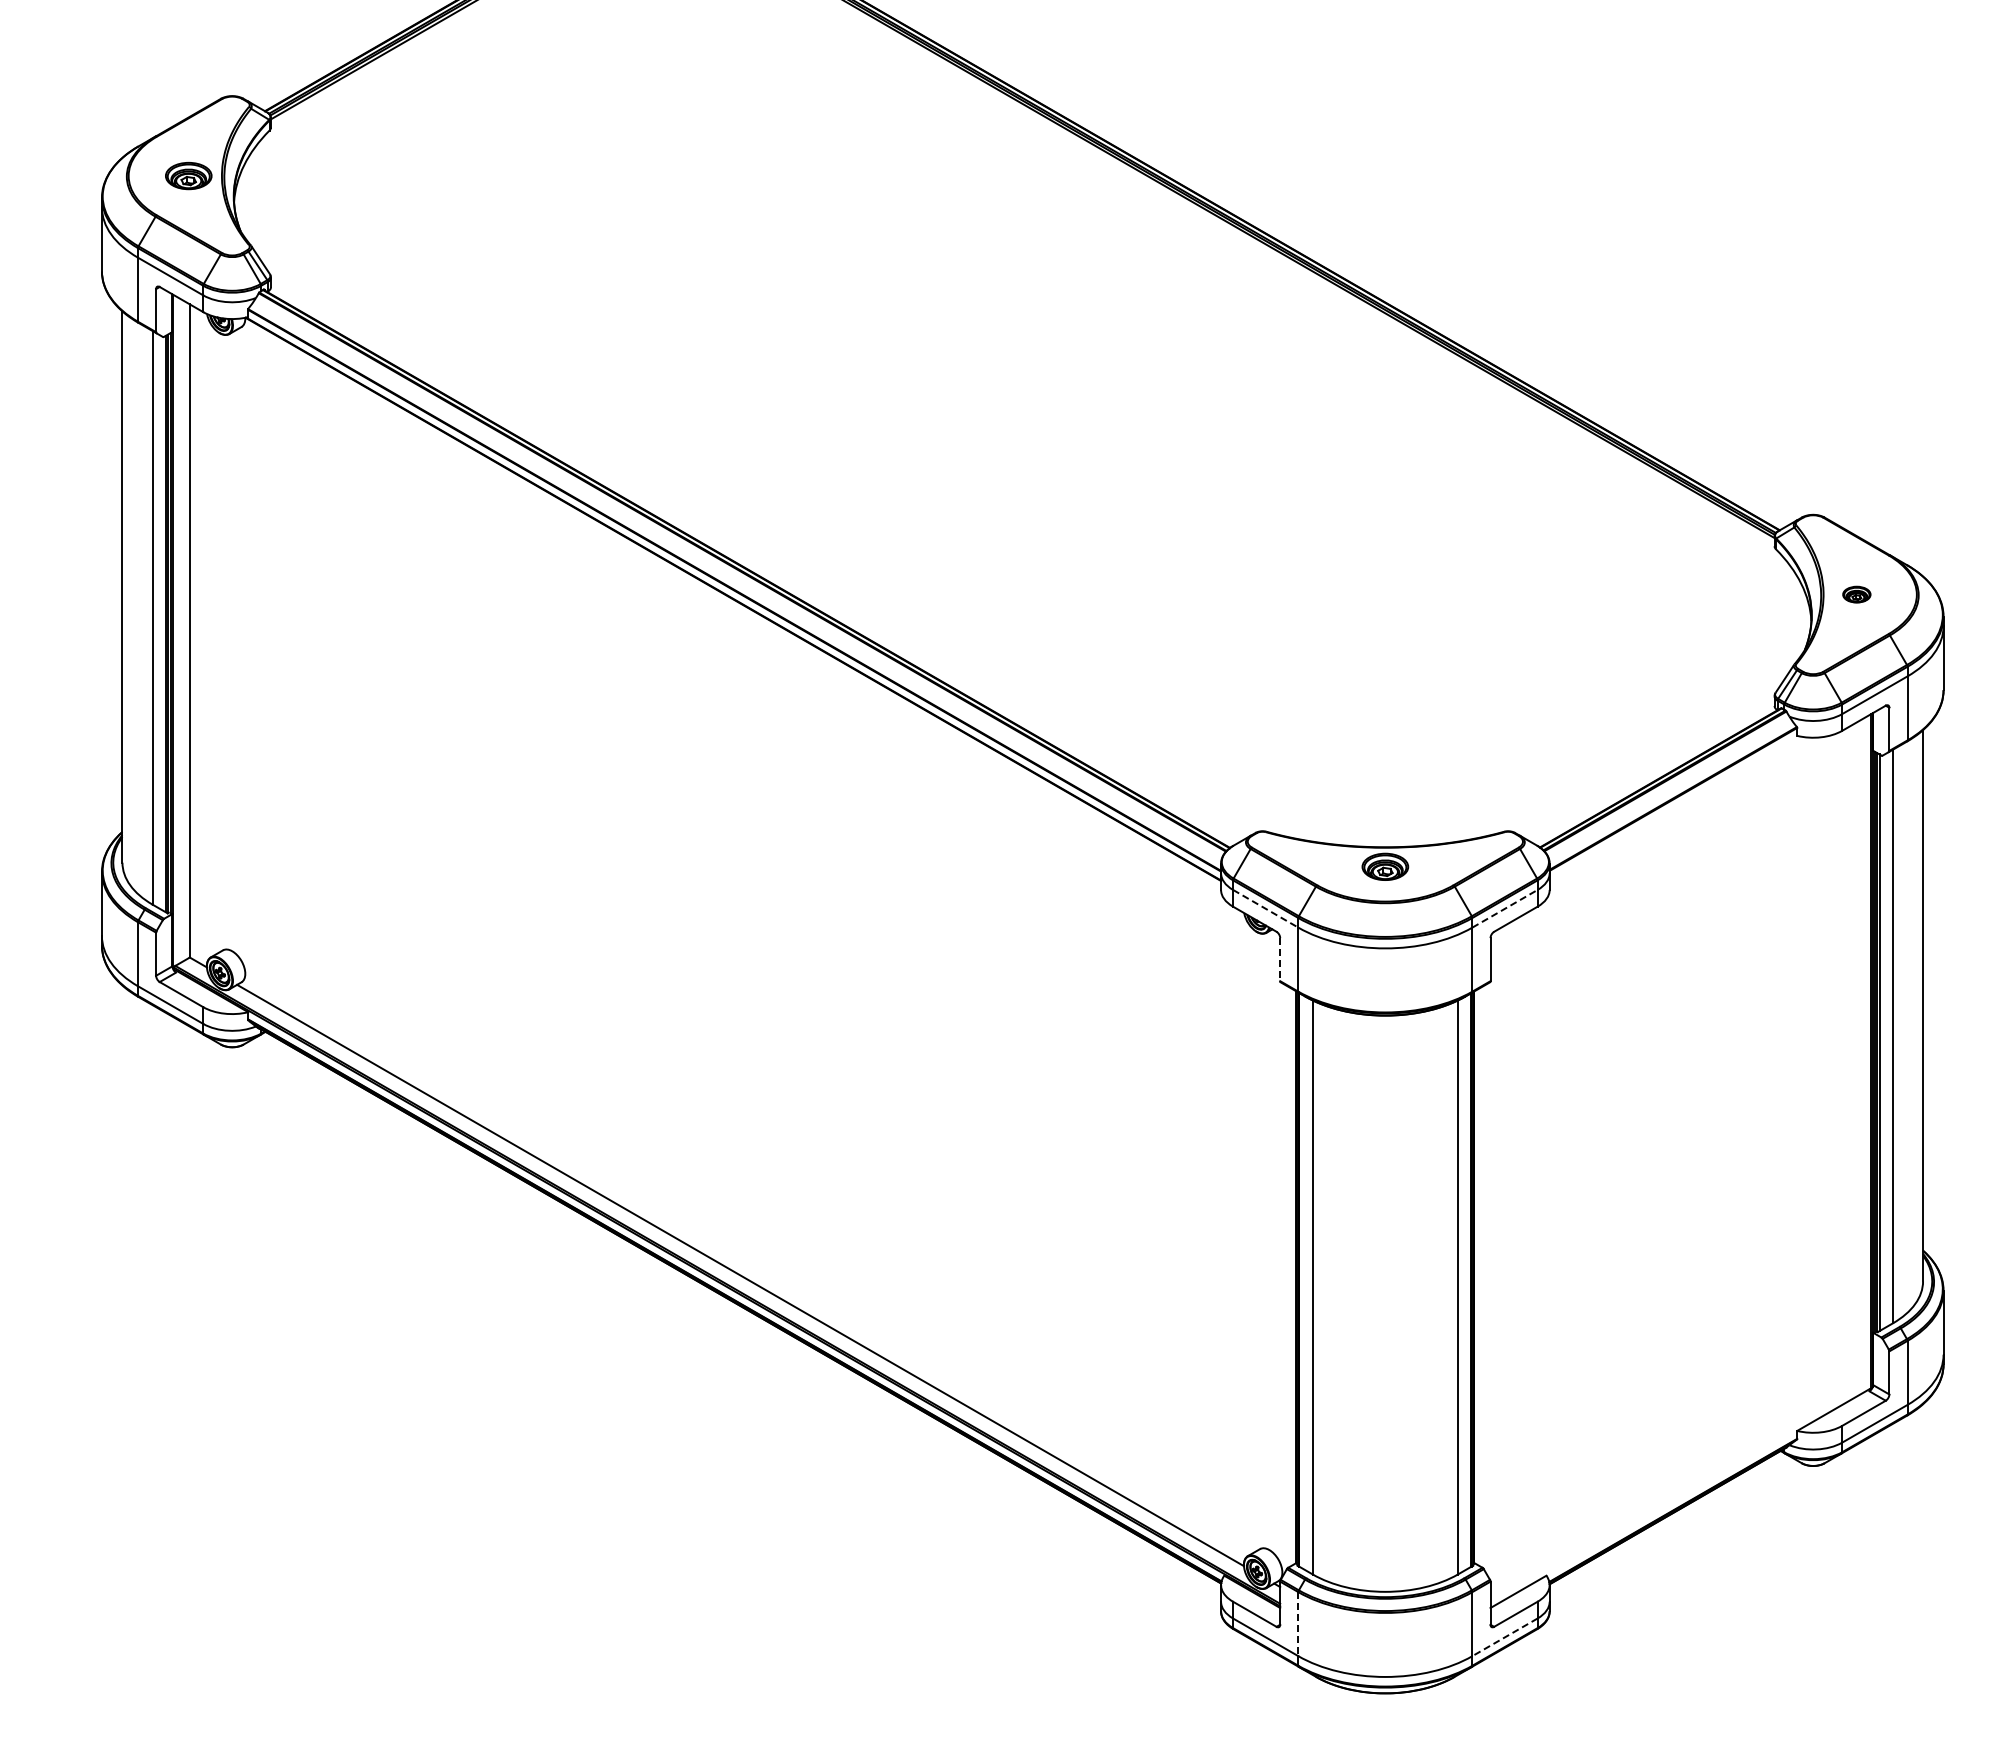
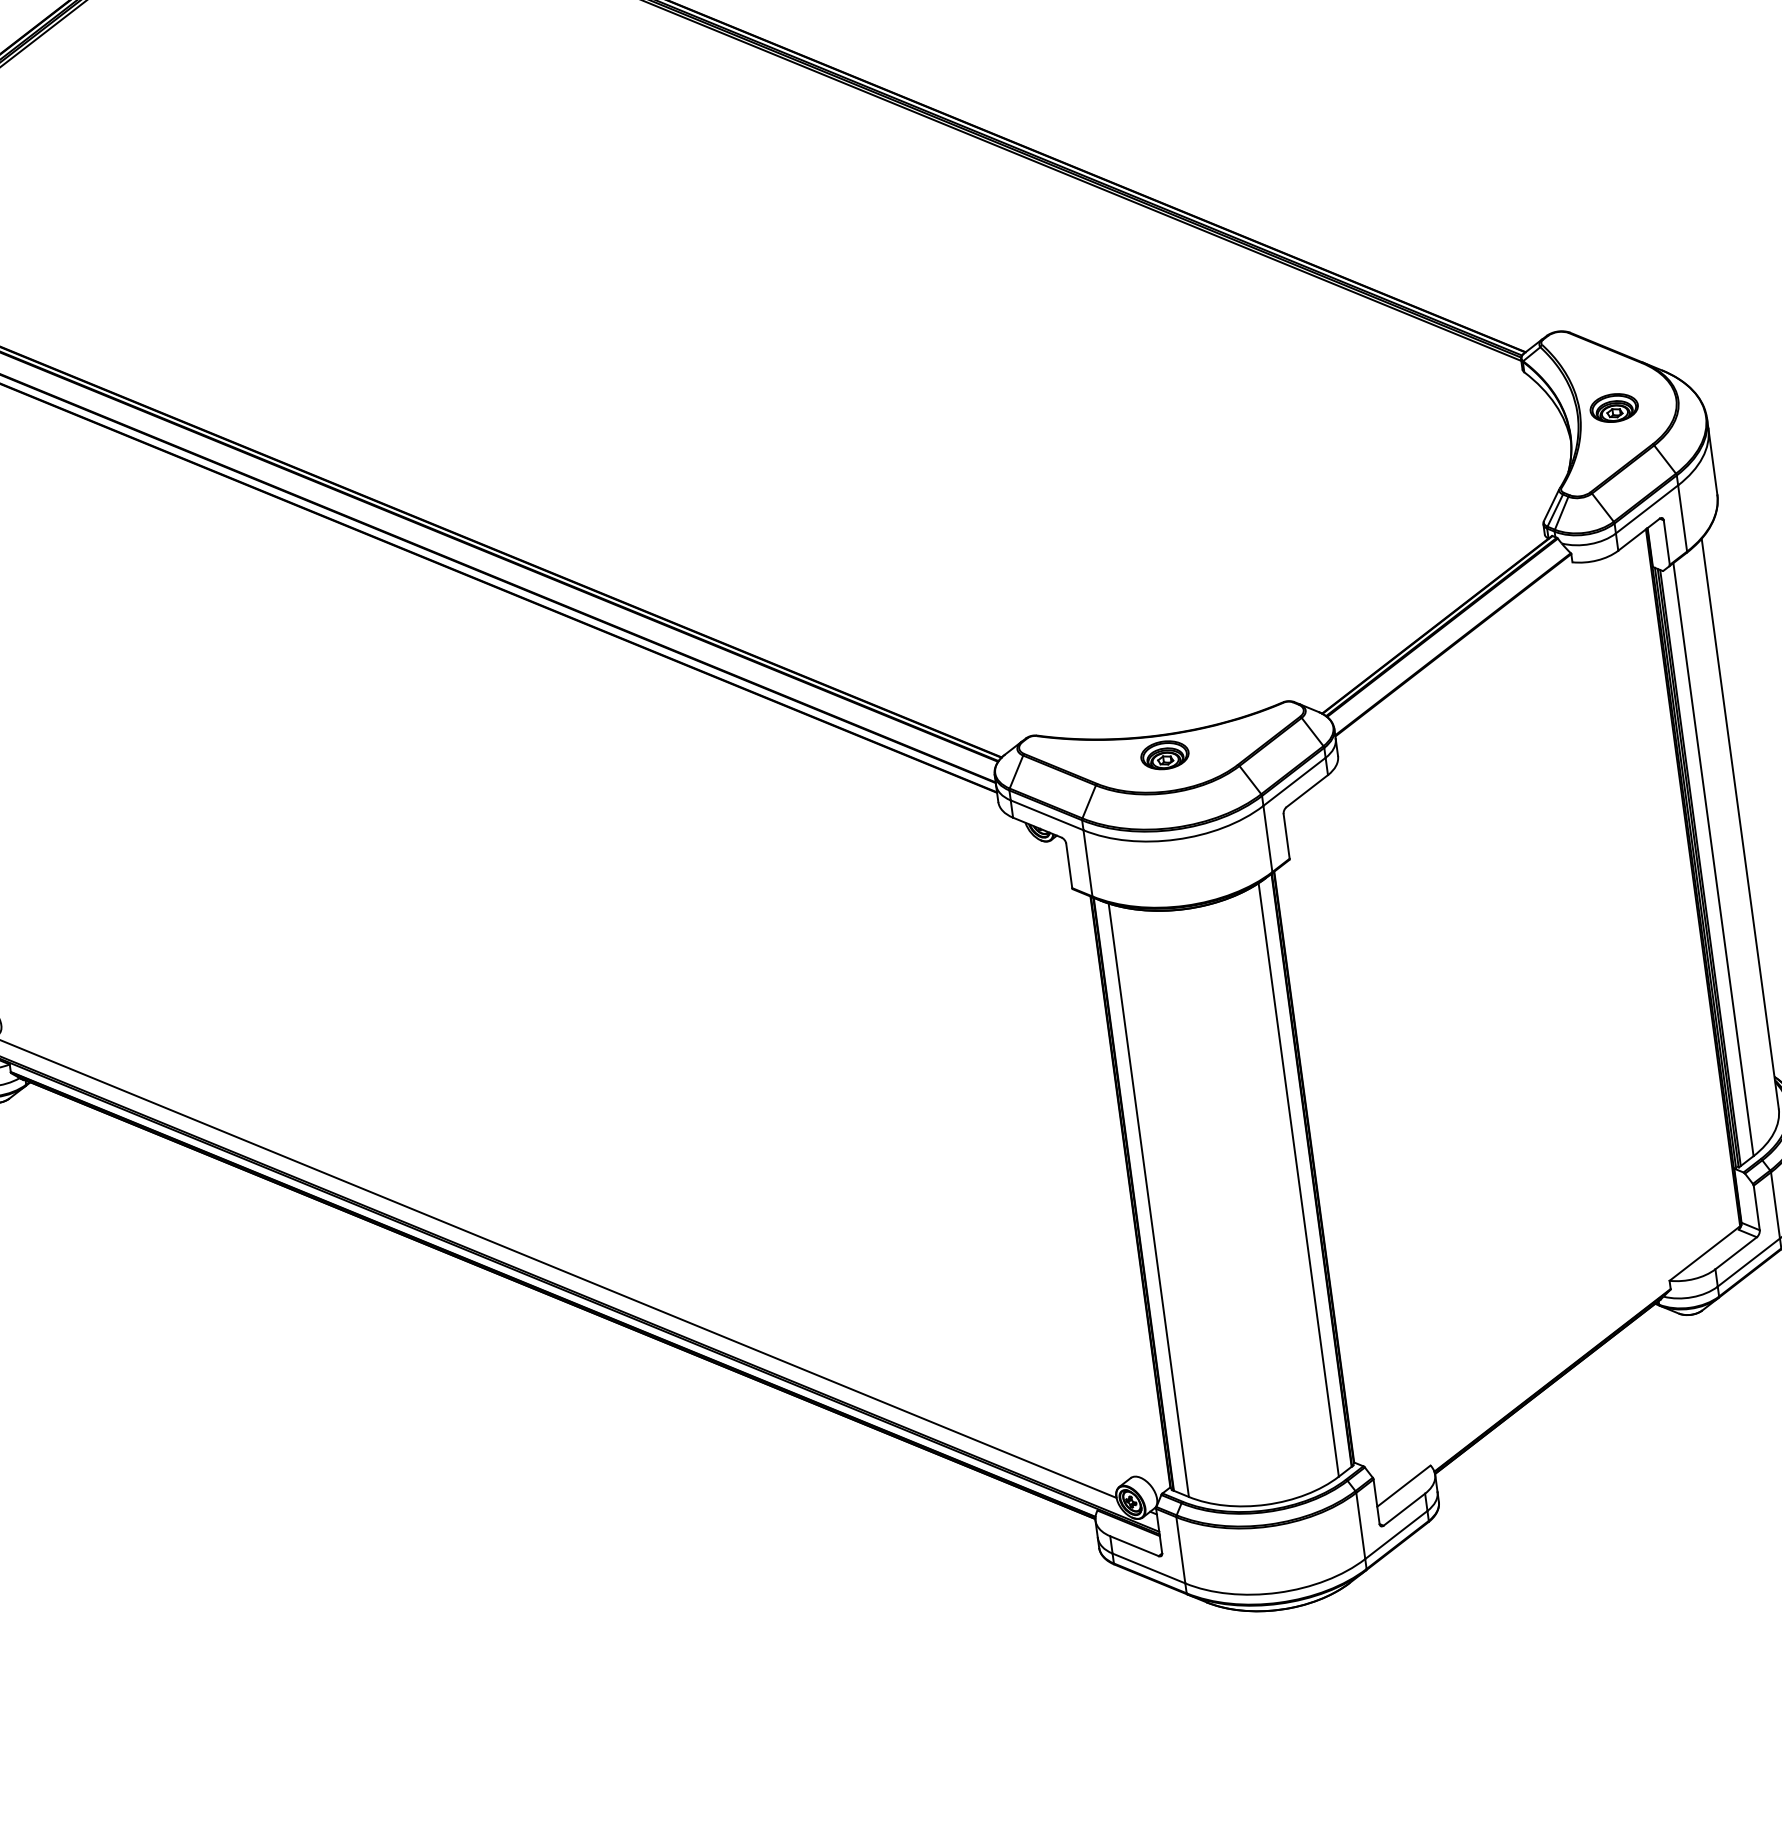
part: (1856, 594) -> (1613, 407), size x1.67
line: (1265, 908) -> (1046, 815), dashed -> solid
line: (1505, 908) -> (1294, 781), dashed -> solid
line: (1280, 959) -> (1069, 865), dashed -> solid
line: (1298, 1624) -> (1181, 1550), dashed -> solid
line: (1505, 1637) -> (1396, 1535), dashed -> solid

